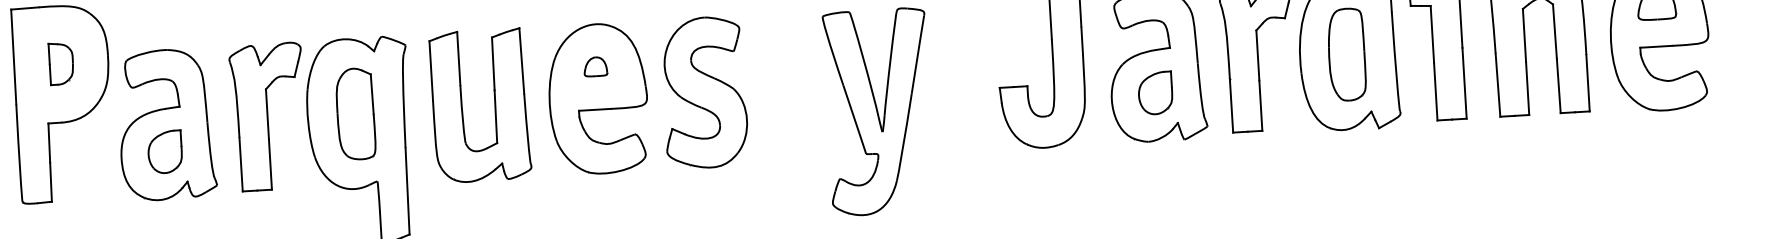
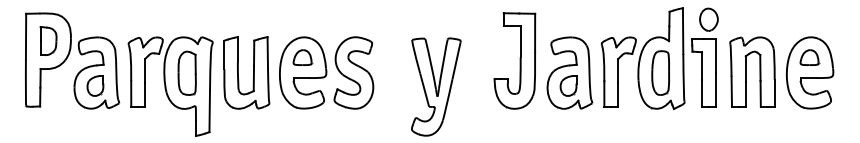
part: (61, 62) -> (48, 40), size x1.43
part: (595, 66) -> (302, 57), size x1.67

